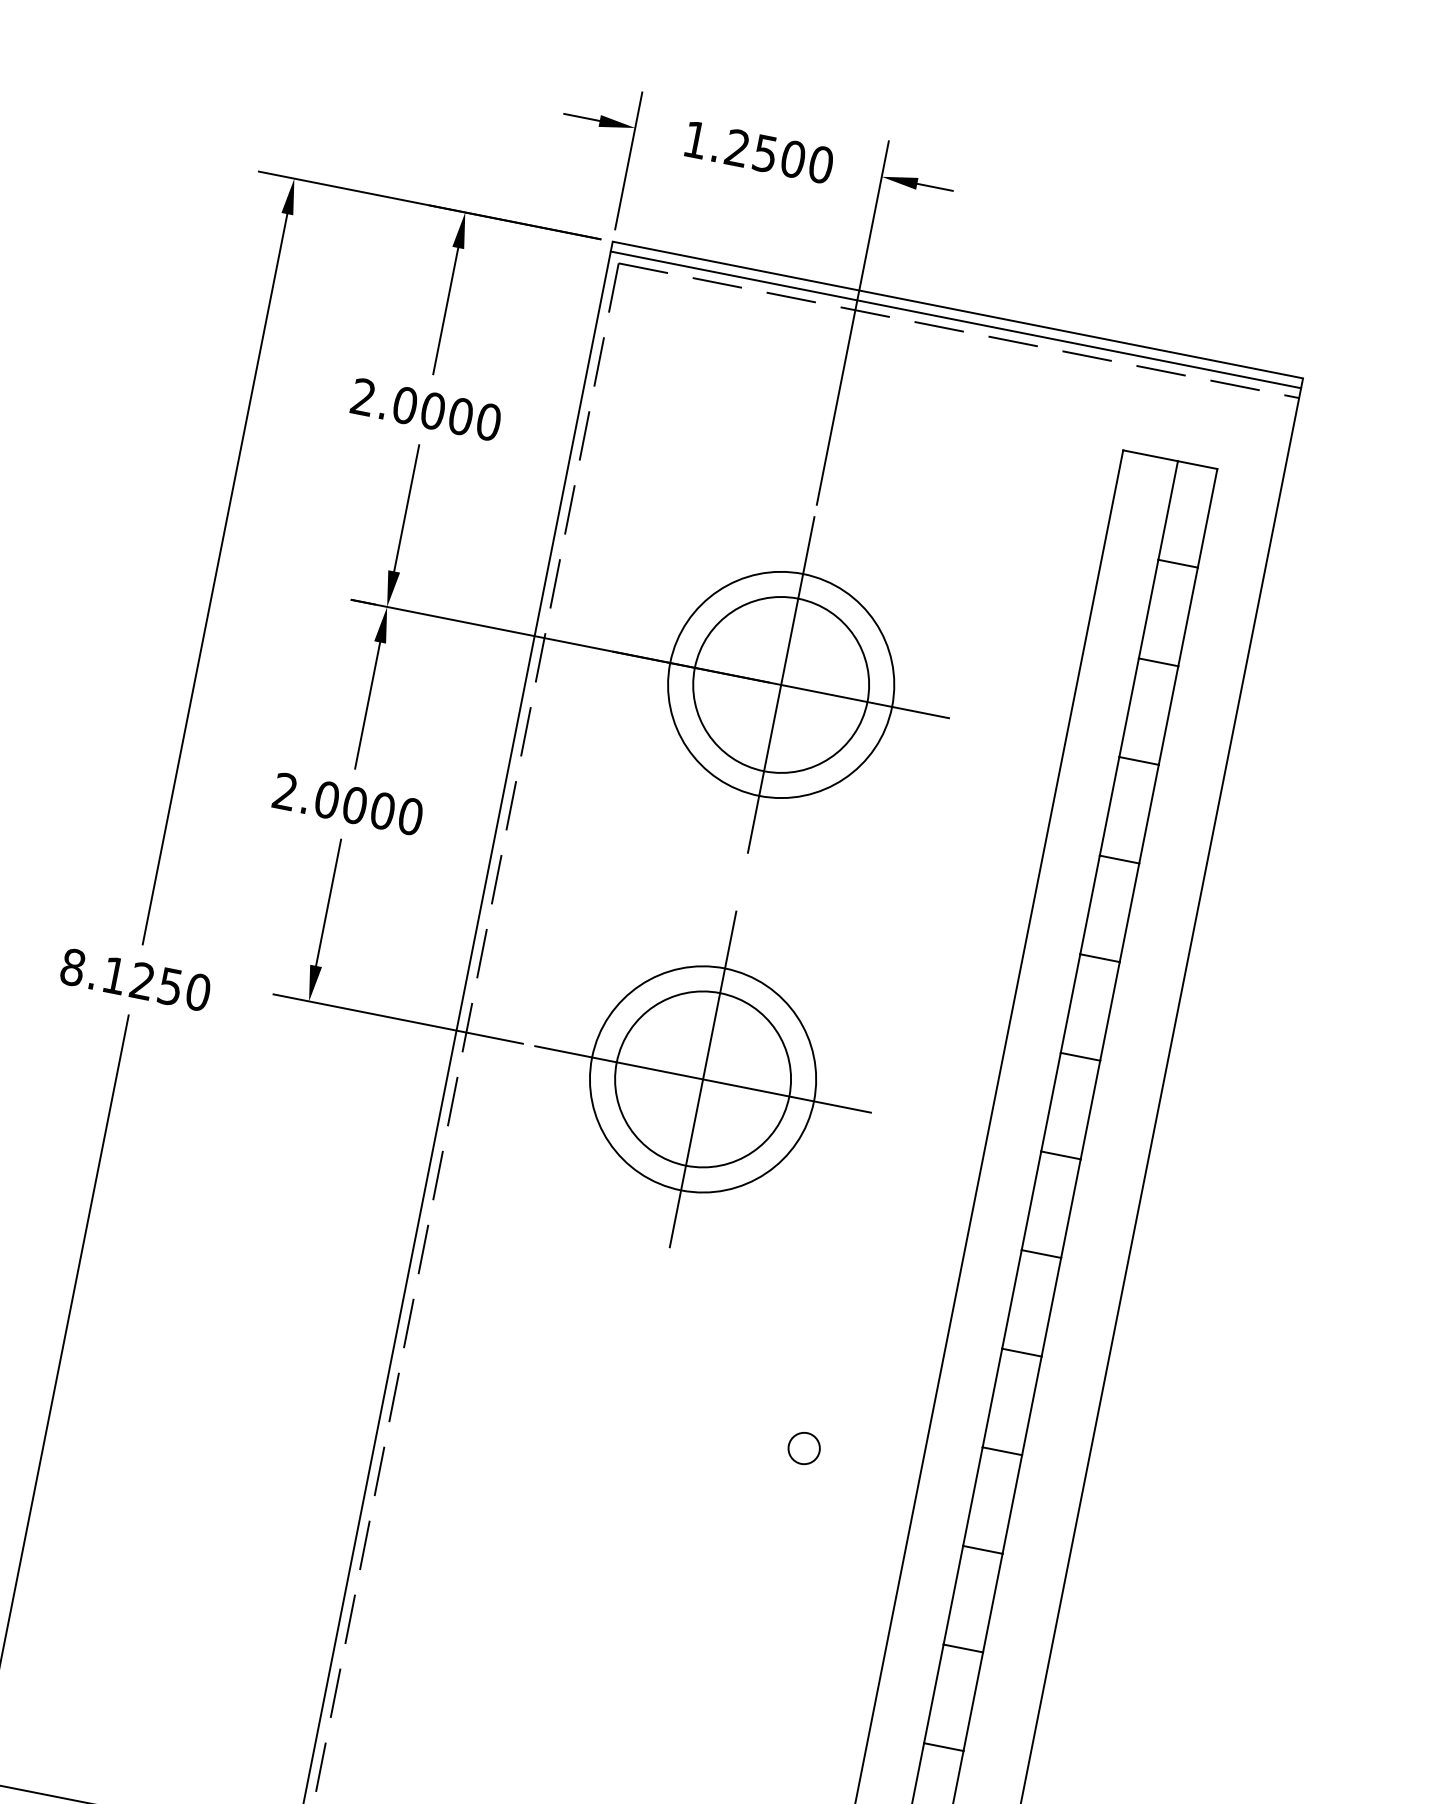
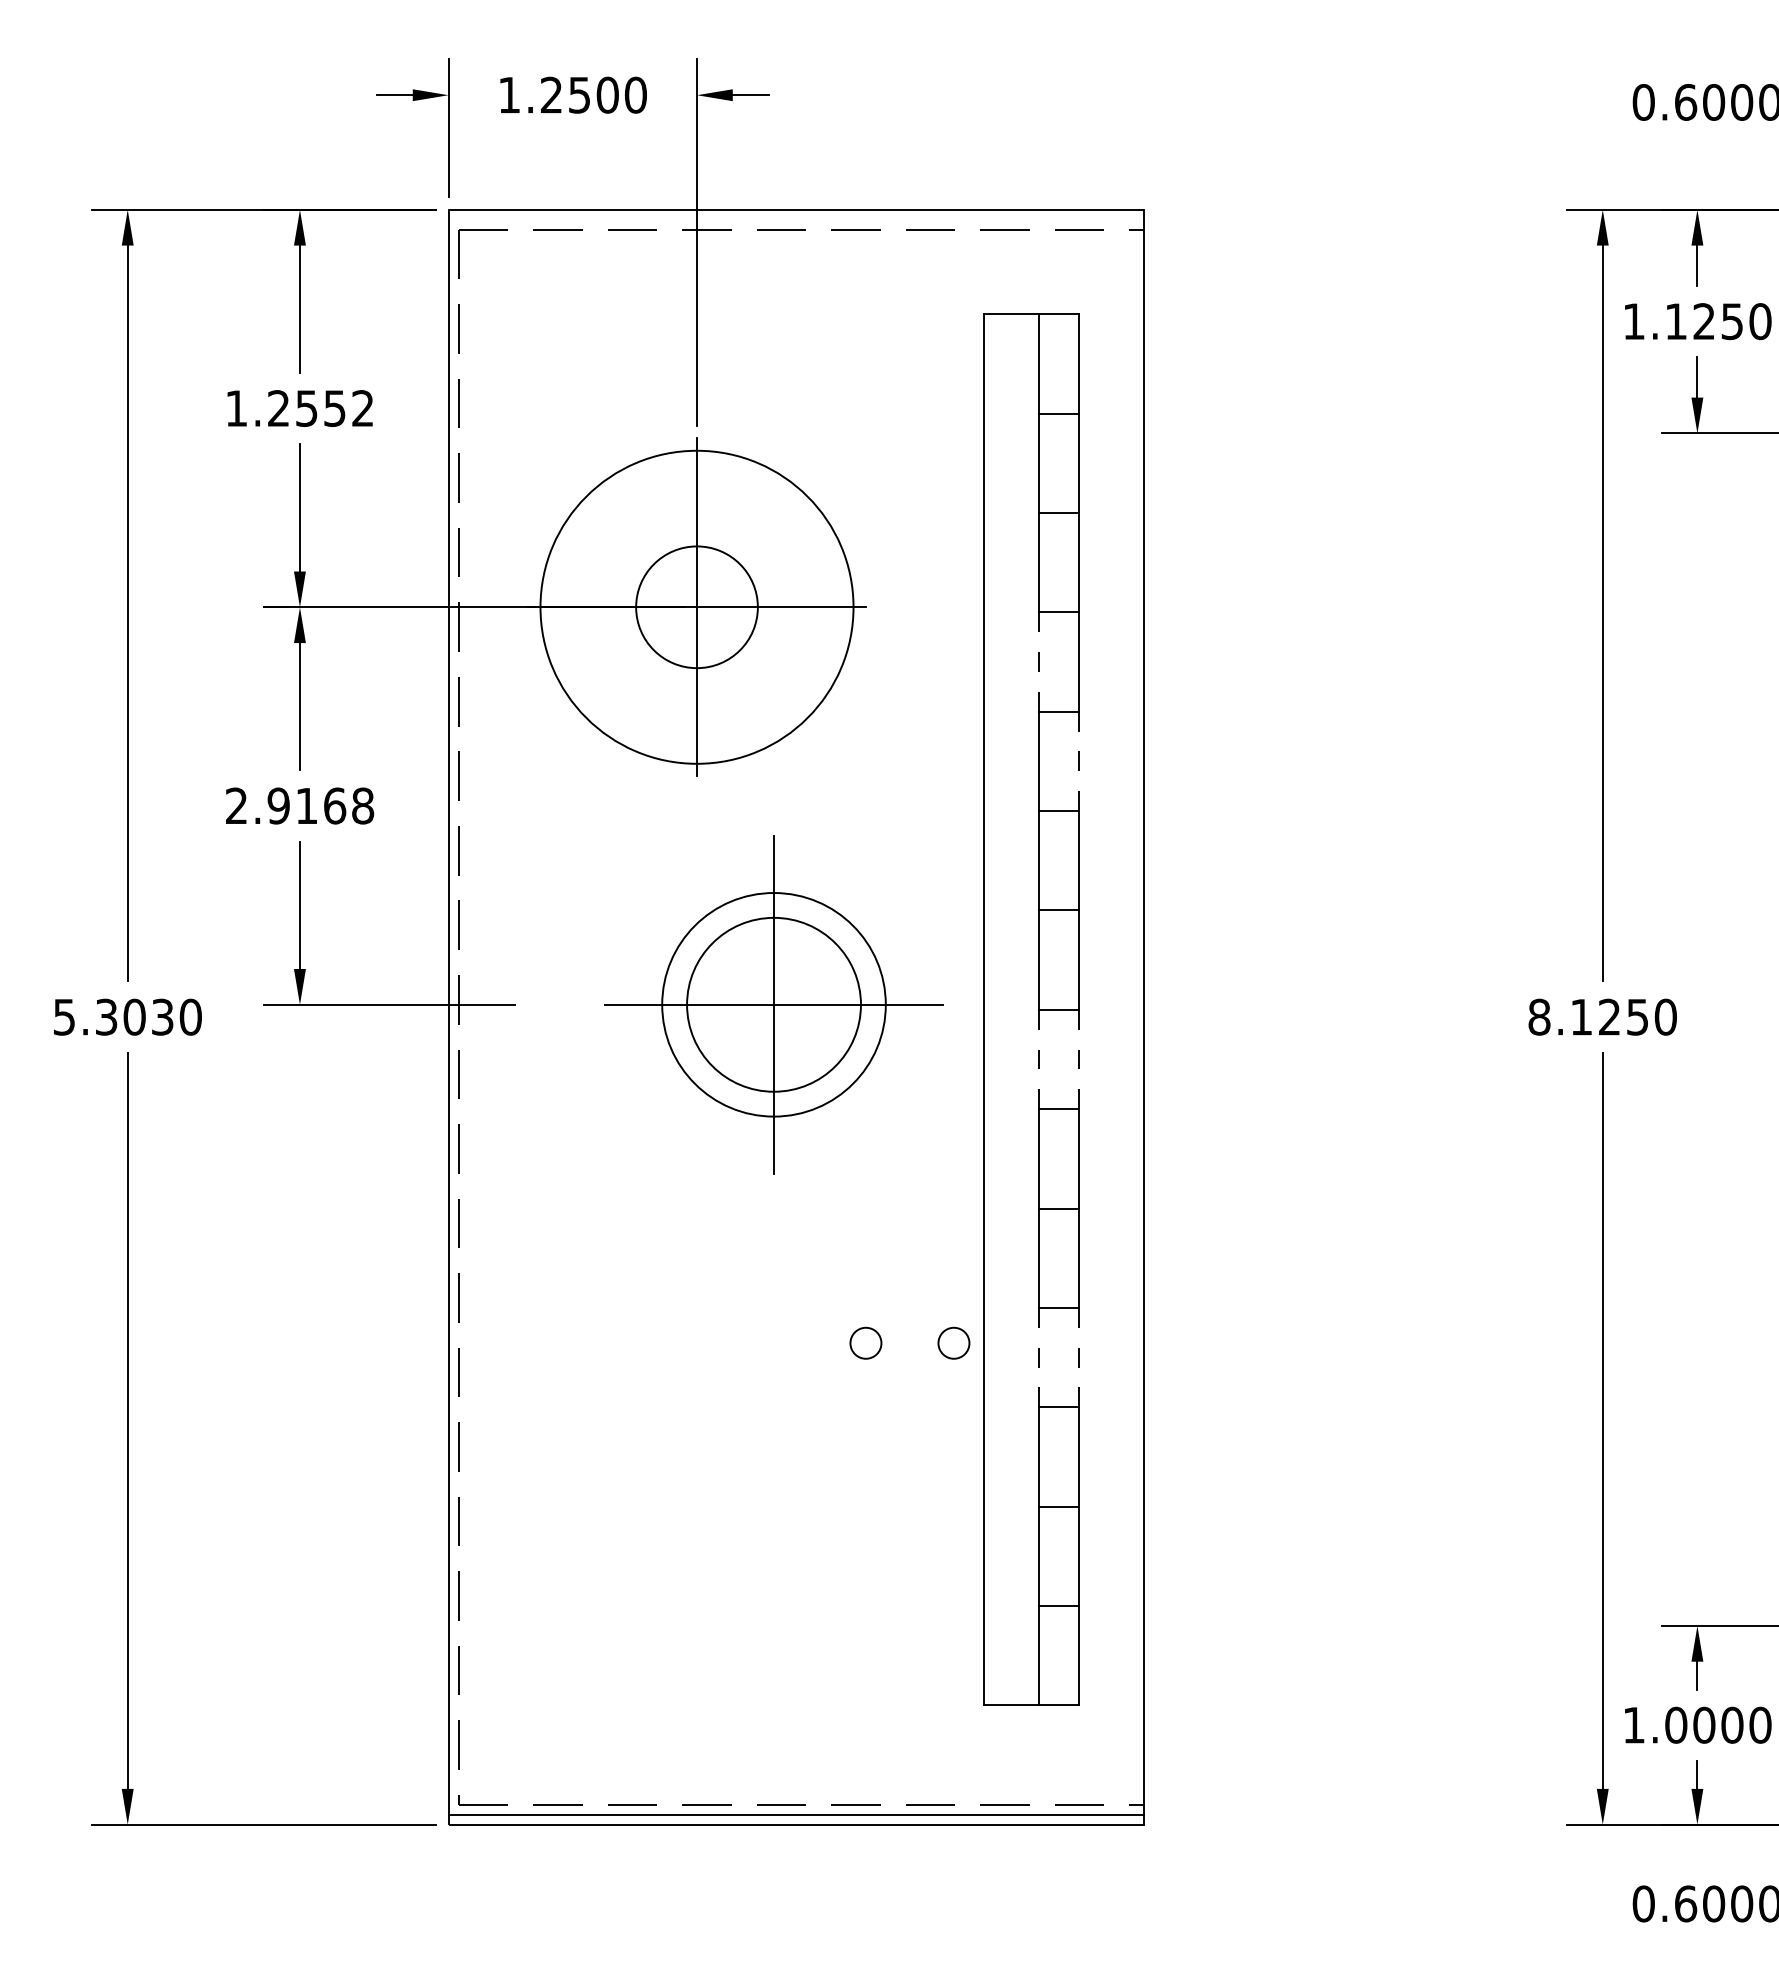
line: (956, 319) -> (796, 219), removed
text: (426, 409) -> (300, 408), 2.0000 -> 1.2552
circle: (780, 685) -> (696, 607), size x0.7
circle: (780, 685) -> (696, 607), size x1.4
line: (1109, 805) -> (1038, 661), solid -> dashed
text: (368, 807) -> (320, 805), 2.0000 -> 2.9168
line: (1129, 912) -> (1078, 761), solid -> dashed
text: (121, 976) -> (113, 1016), 8.1250 -> 5.3030
part: (702, 1079) -> (773, 1004), moved
line: (1031, 1200) -> (1038, 1059), solid -> dashed
line: (1070, 1208) -> (1078, 1059), solid -> dashed
circle: (891, 1464) -> (953, 1342), added
line: (972, 1496) -> (1038, 1357), solid -> dashed
line: (1012, 1504) -> (1078, 1357), solid -> dashed

